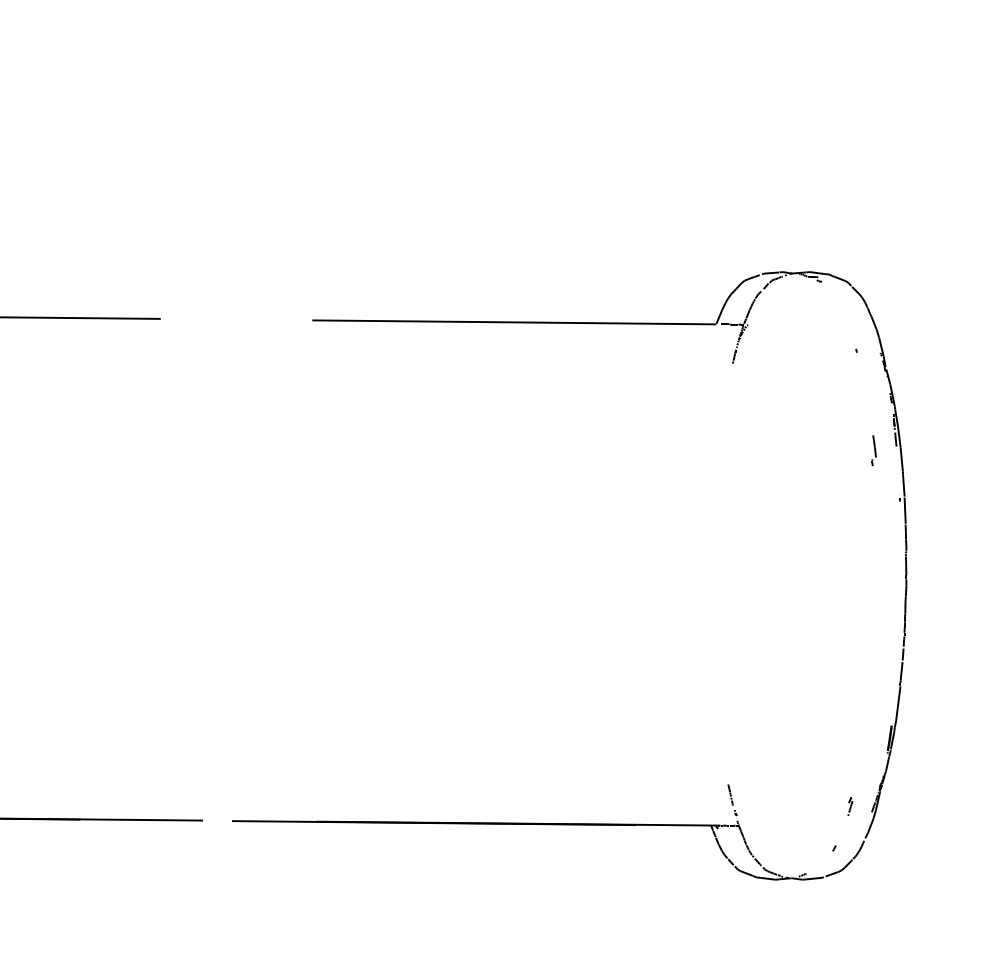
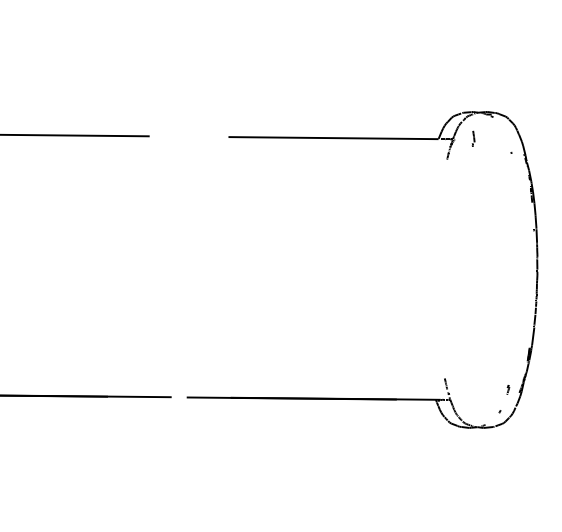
part: (873, 450) -> (473, 138), moved

